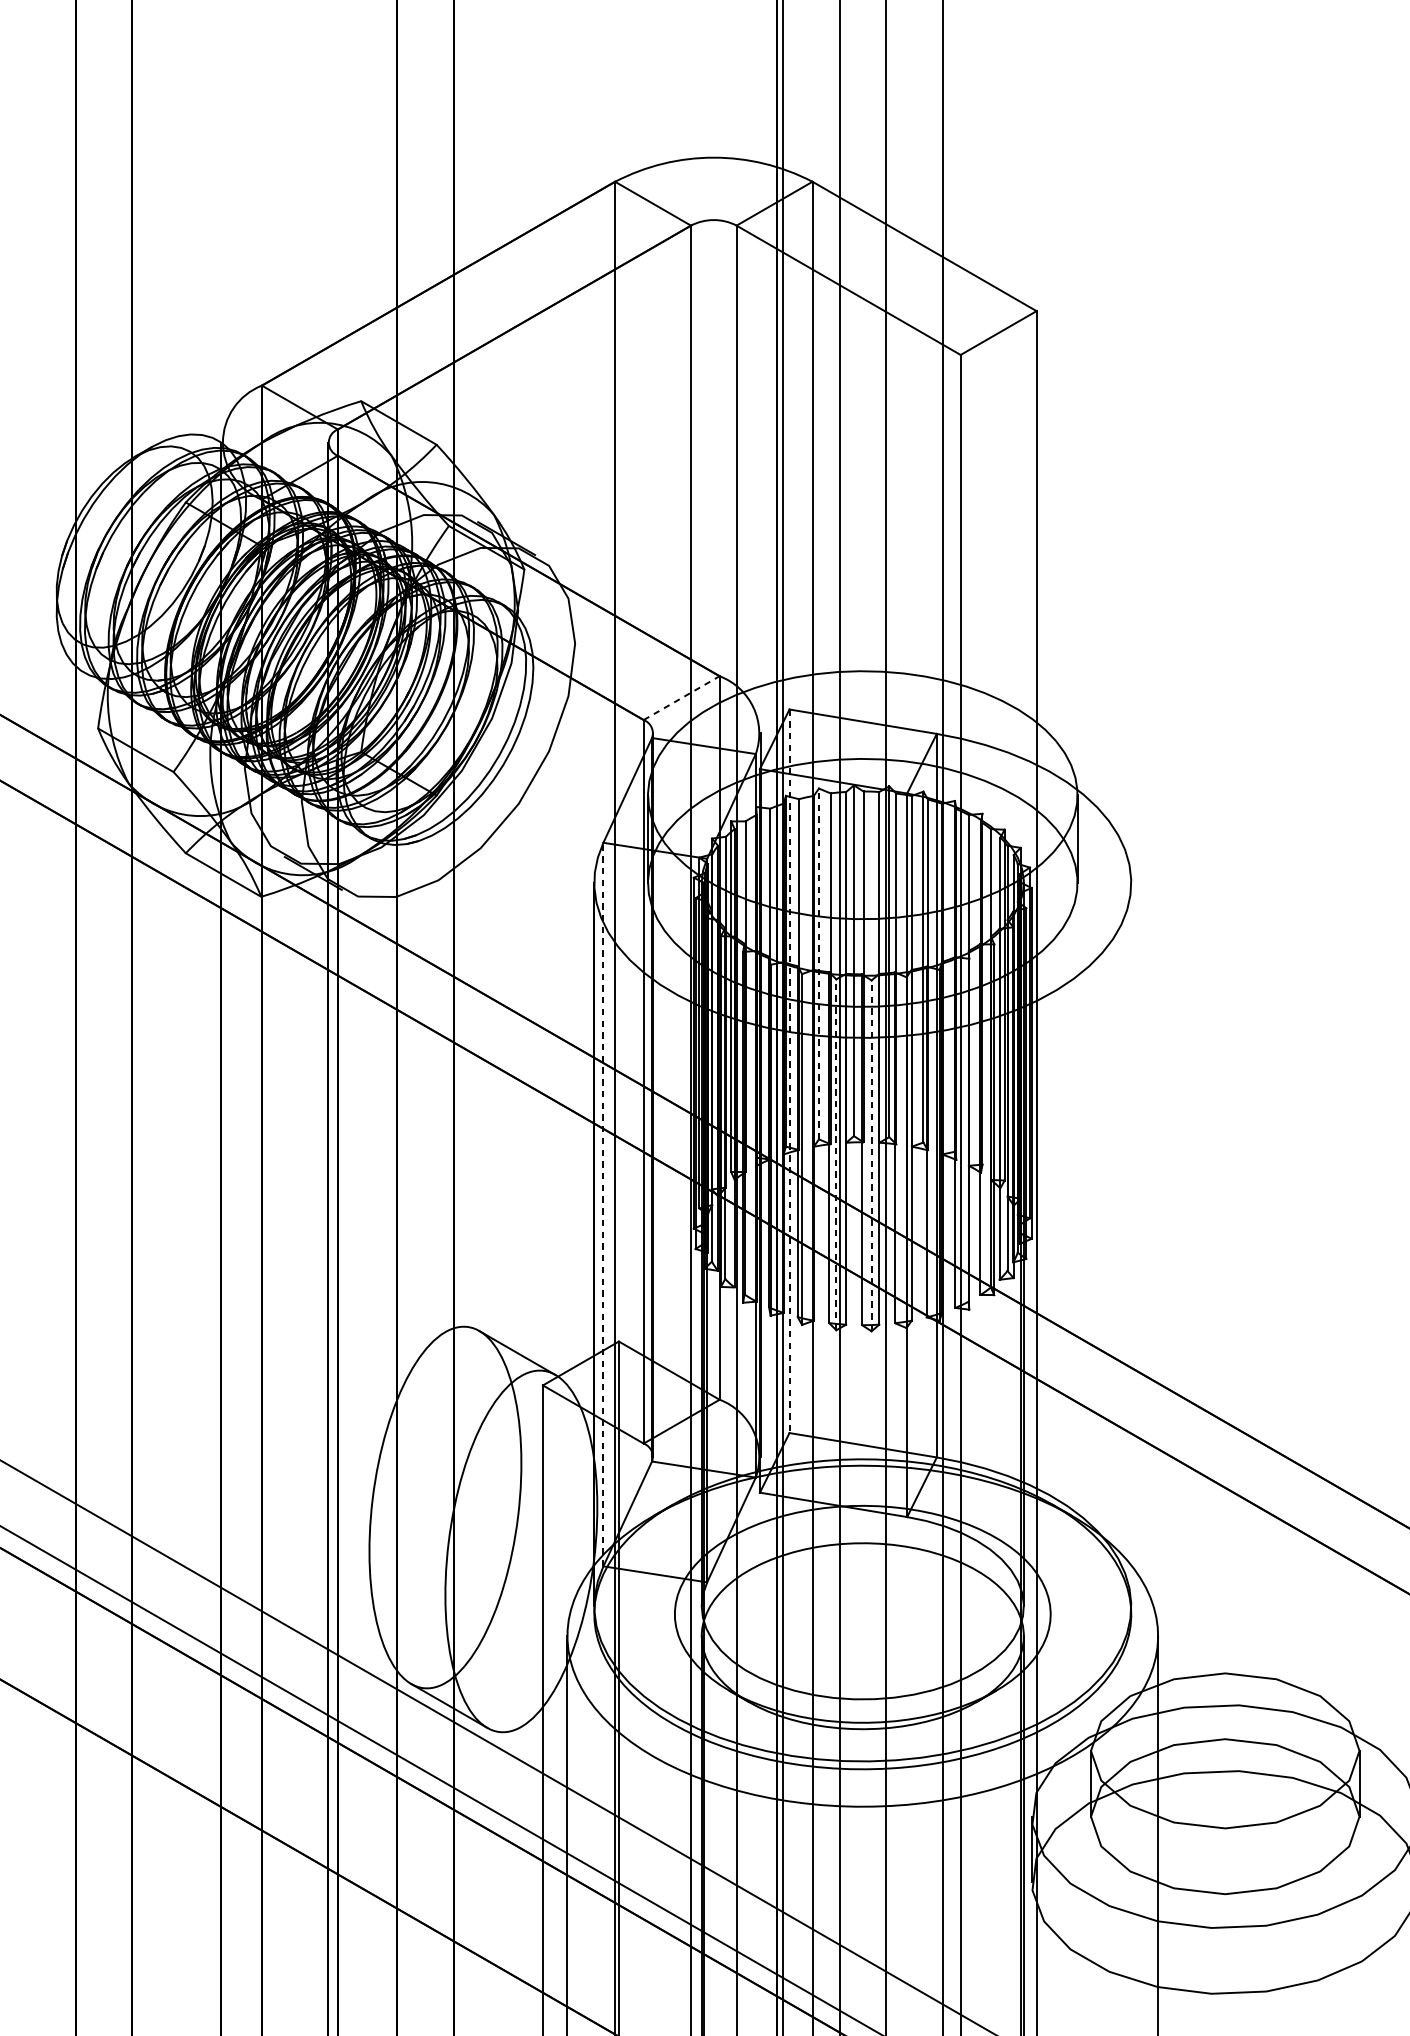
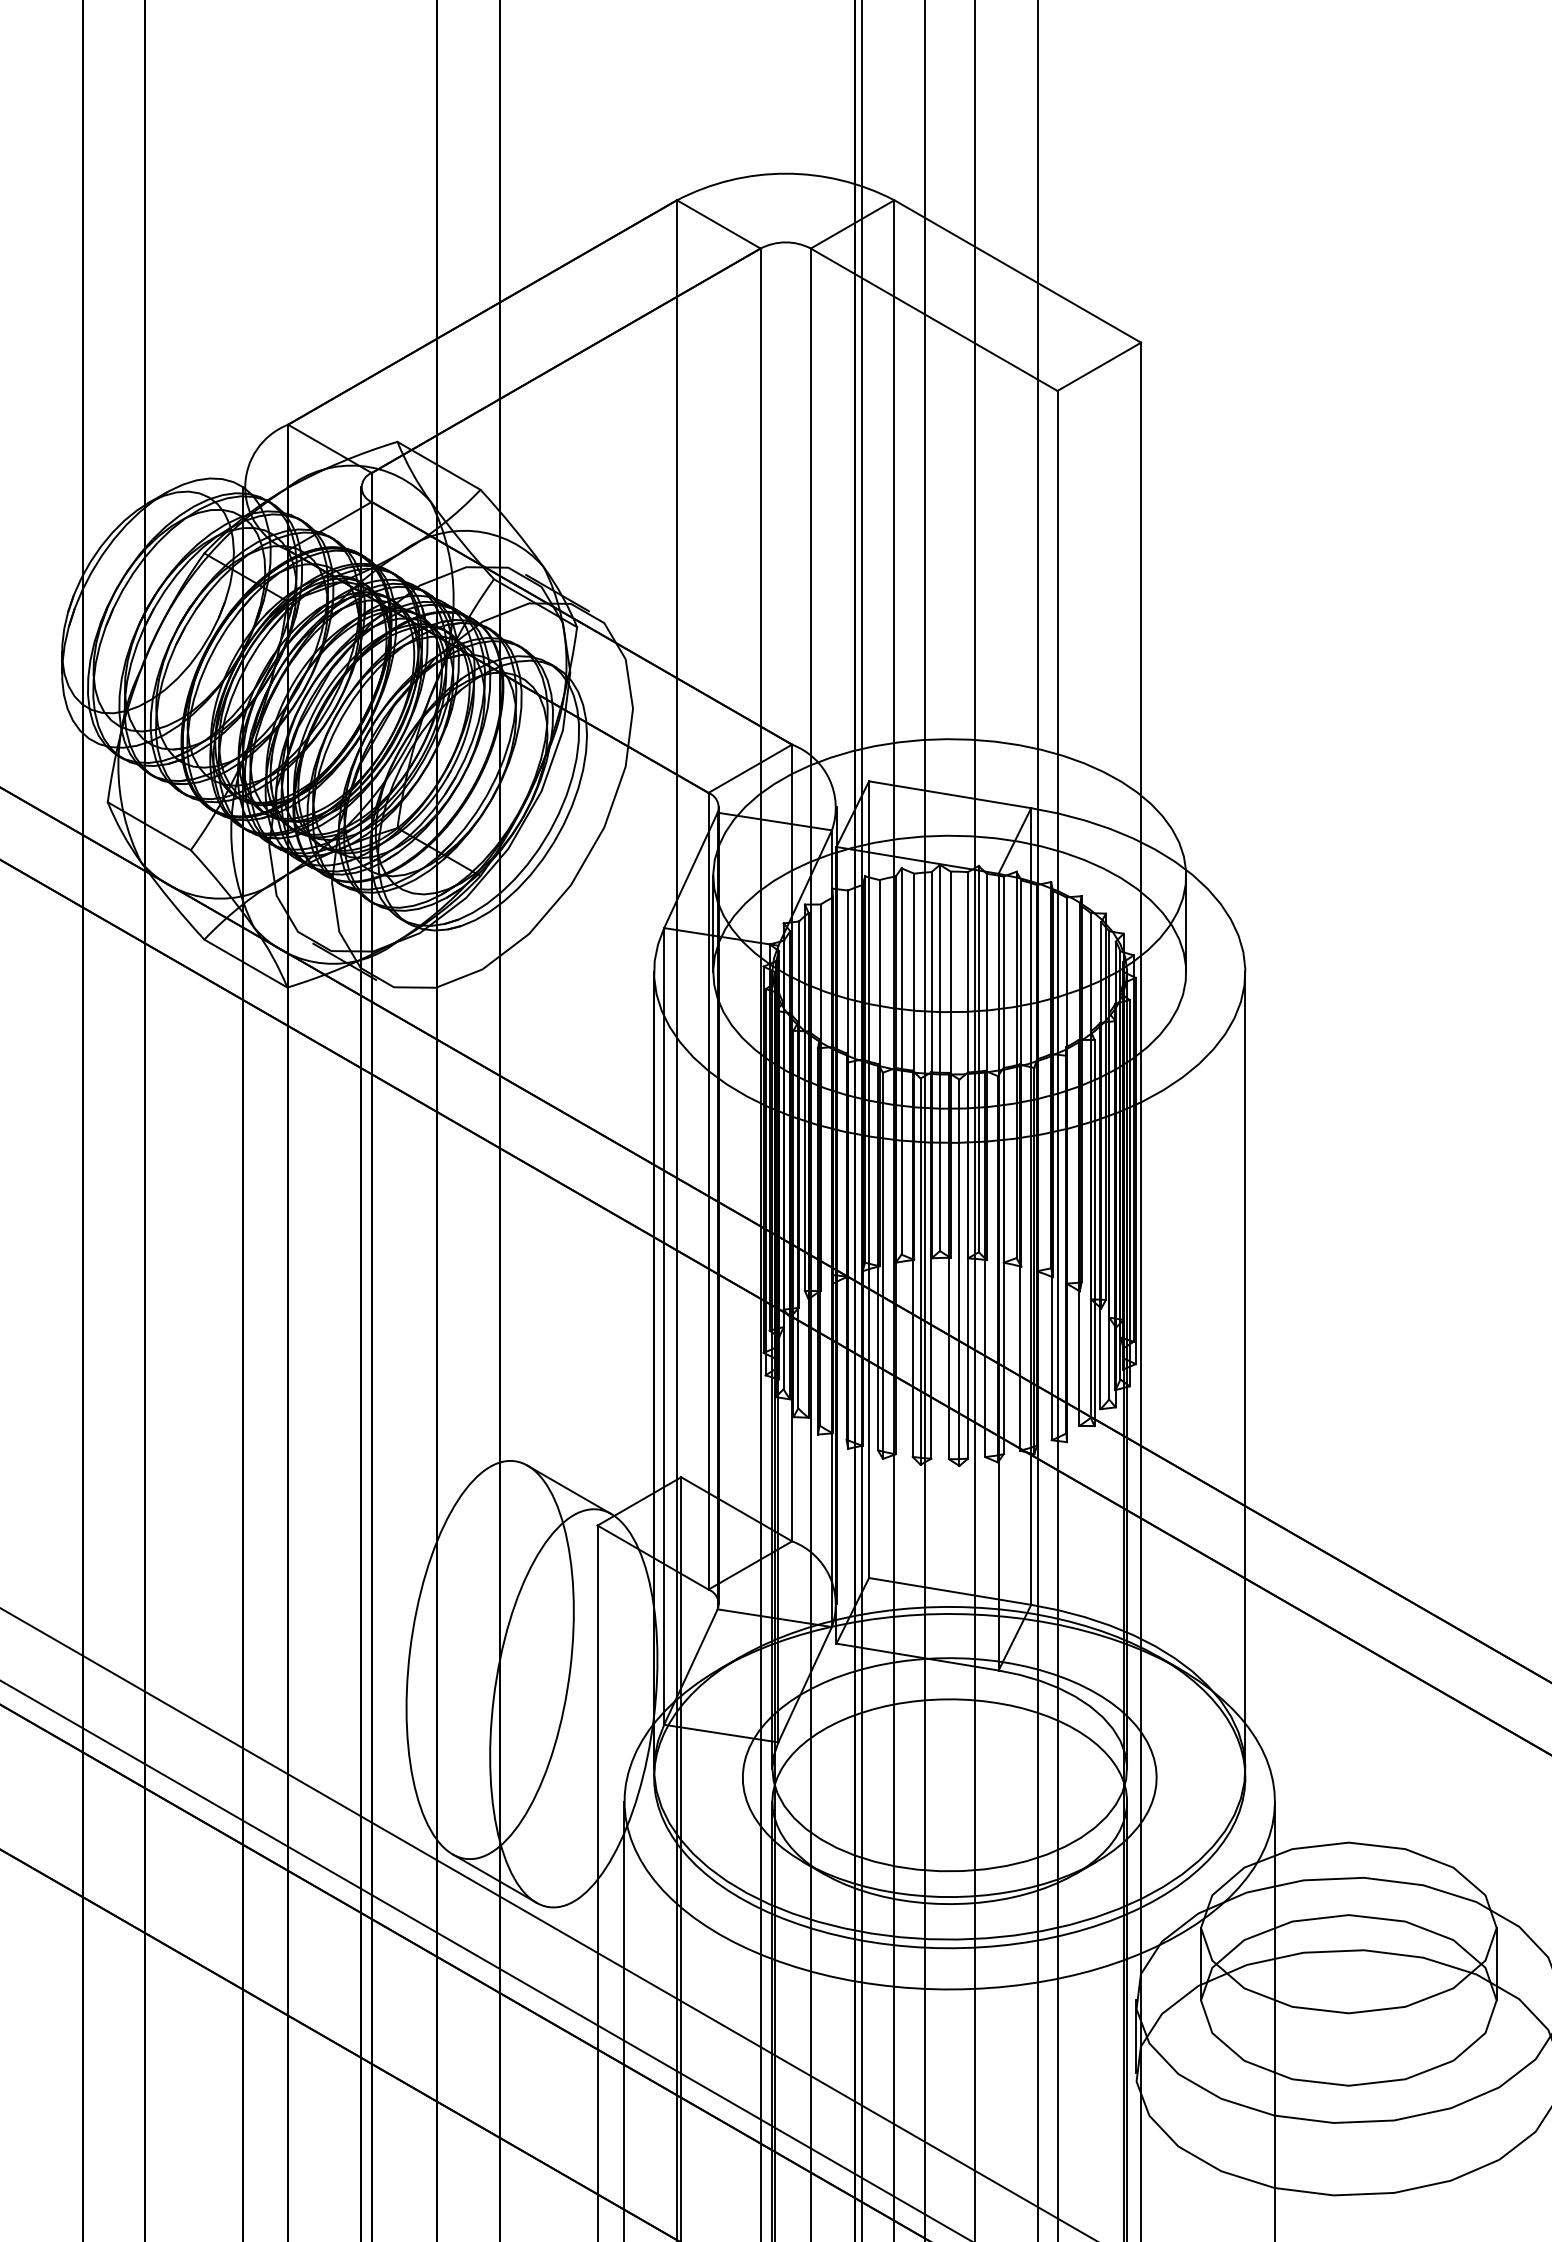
line: (681, 697) -> (750, 768), dashed -> solid
line: (818, 963) -> (901, 1061), dashed -> solid
line: (789, 1072) -> (869, 1180), dashed -> solid
line: (836, 1154) -> (920, 1271), dashed -> solid
line: (871, 1155) -> (959, 1272), dashed -> solid
line: (603, 1203) -> (664, 1325), dashed -> solid
line: (1131, 1244) -> (1245, 1370), added

